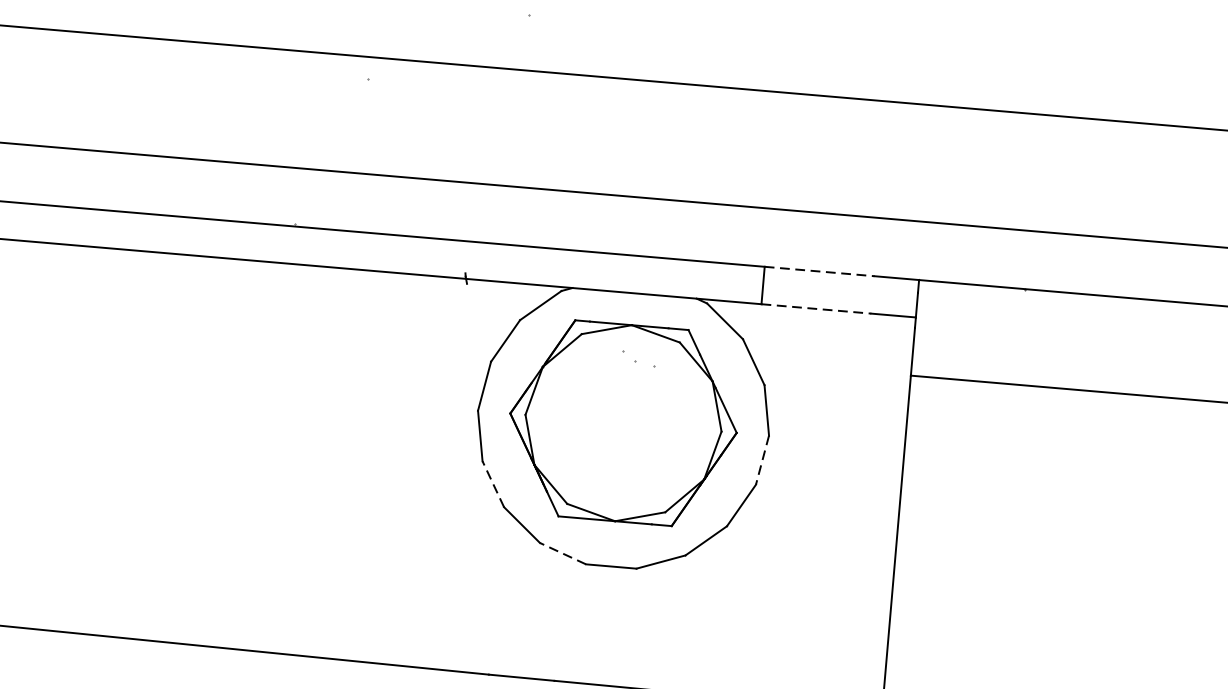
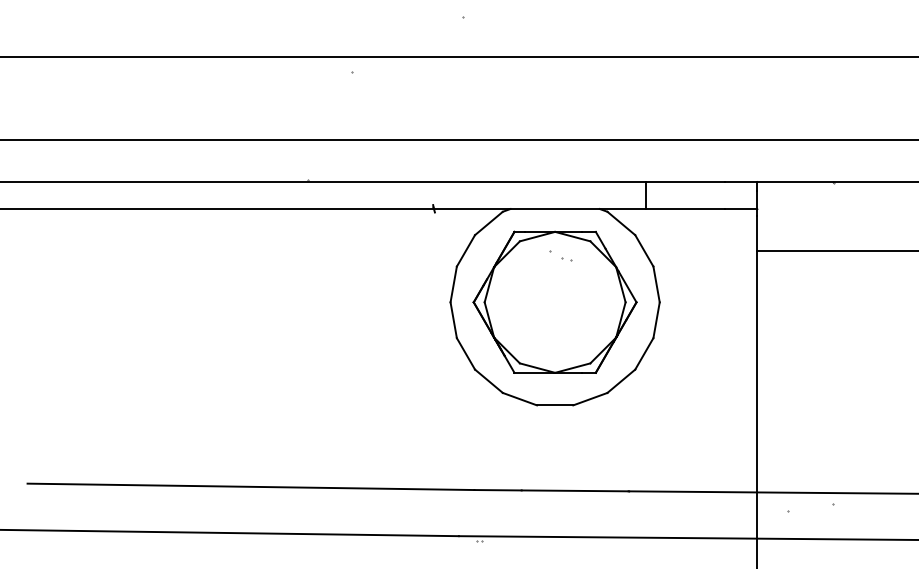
line: (820, 272) -> (686, 182), dashed -> solid
line: (817, 309) -> (686, 209), dashed -> solid
part: (644, 364) -> (566, 259), size x0.62
line: (762, 460) -> (656, 320), dashed -> solid
line: (492, 483) -> (465, 353), dashed -> solid
line: (562, 552) -> (519, 398), dashed -> solid

